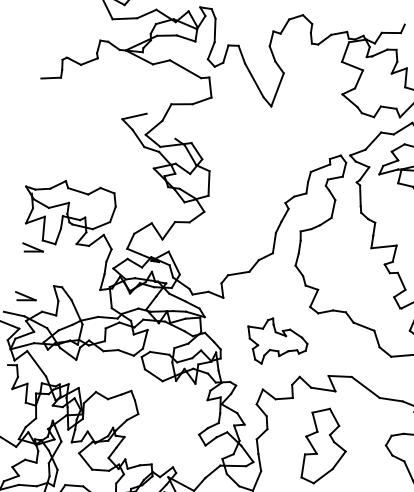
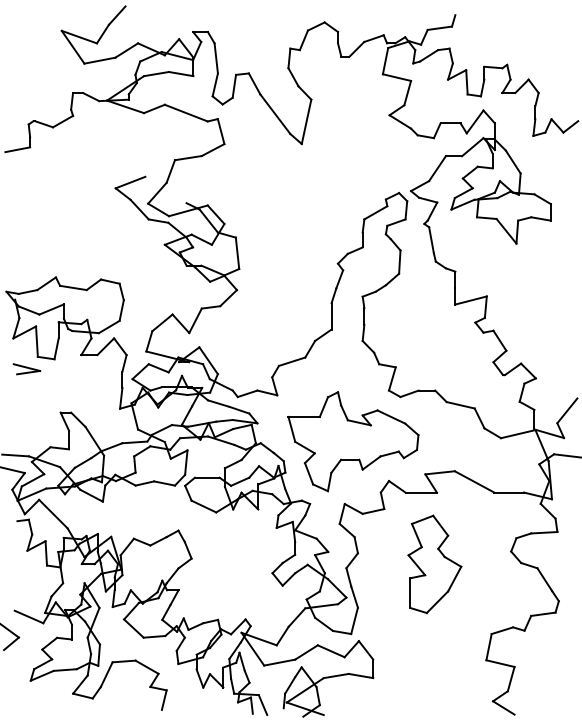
part: (25, 297) -> (26, 432), removed
part: (276, 342) -> (353, 441), size x1.67

